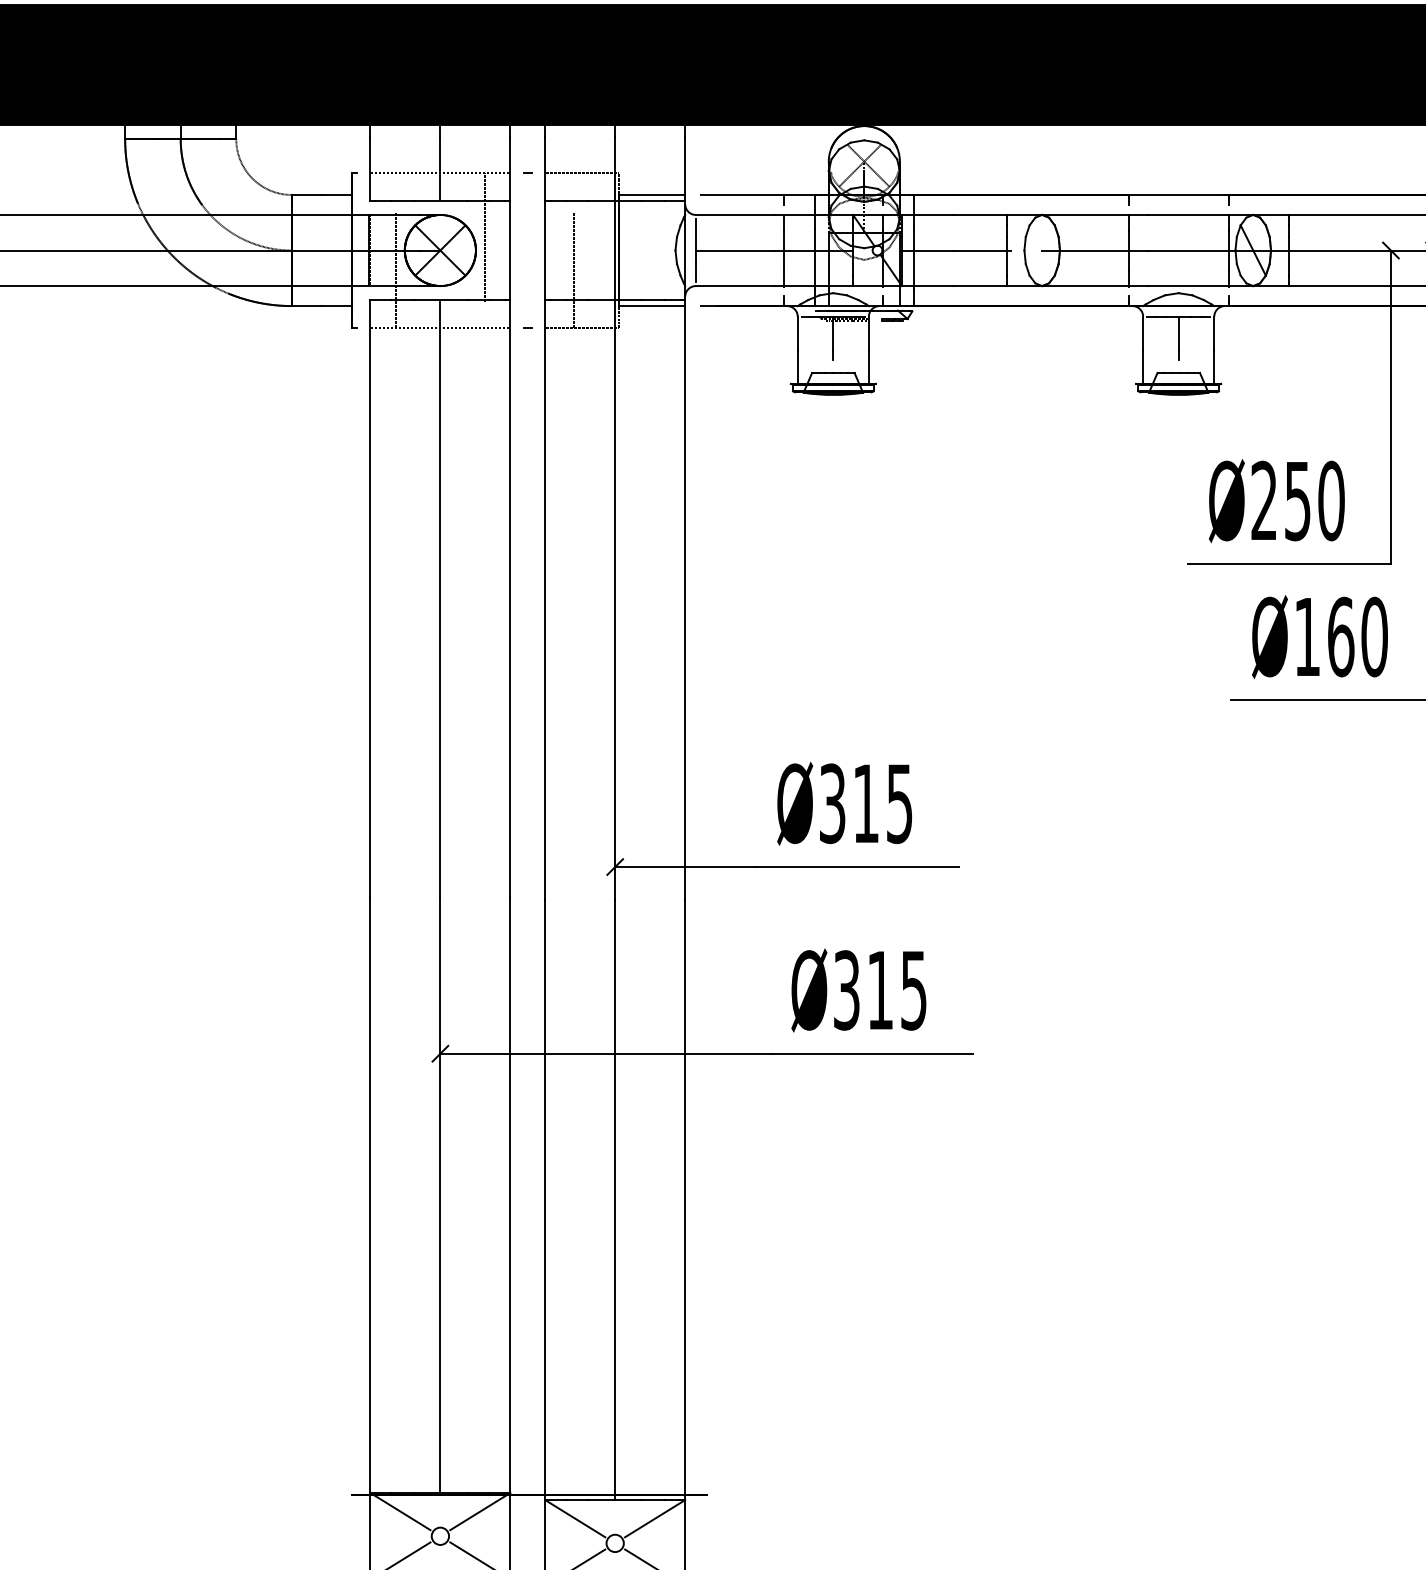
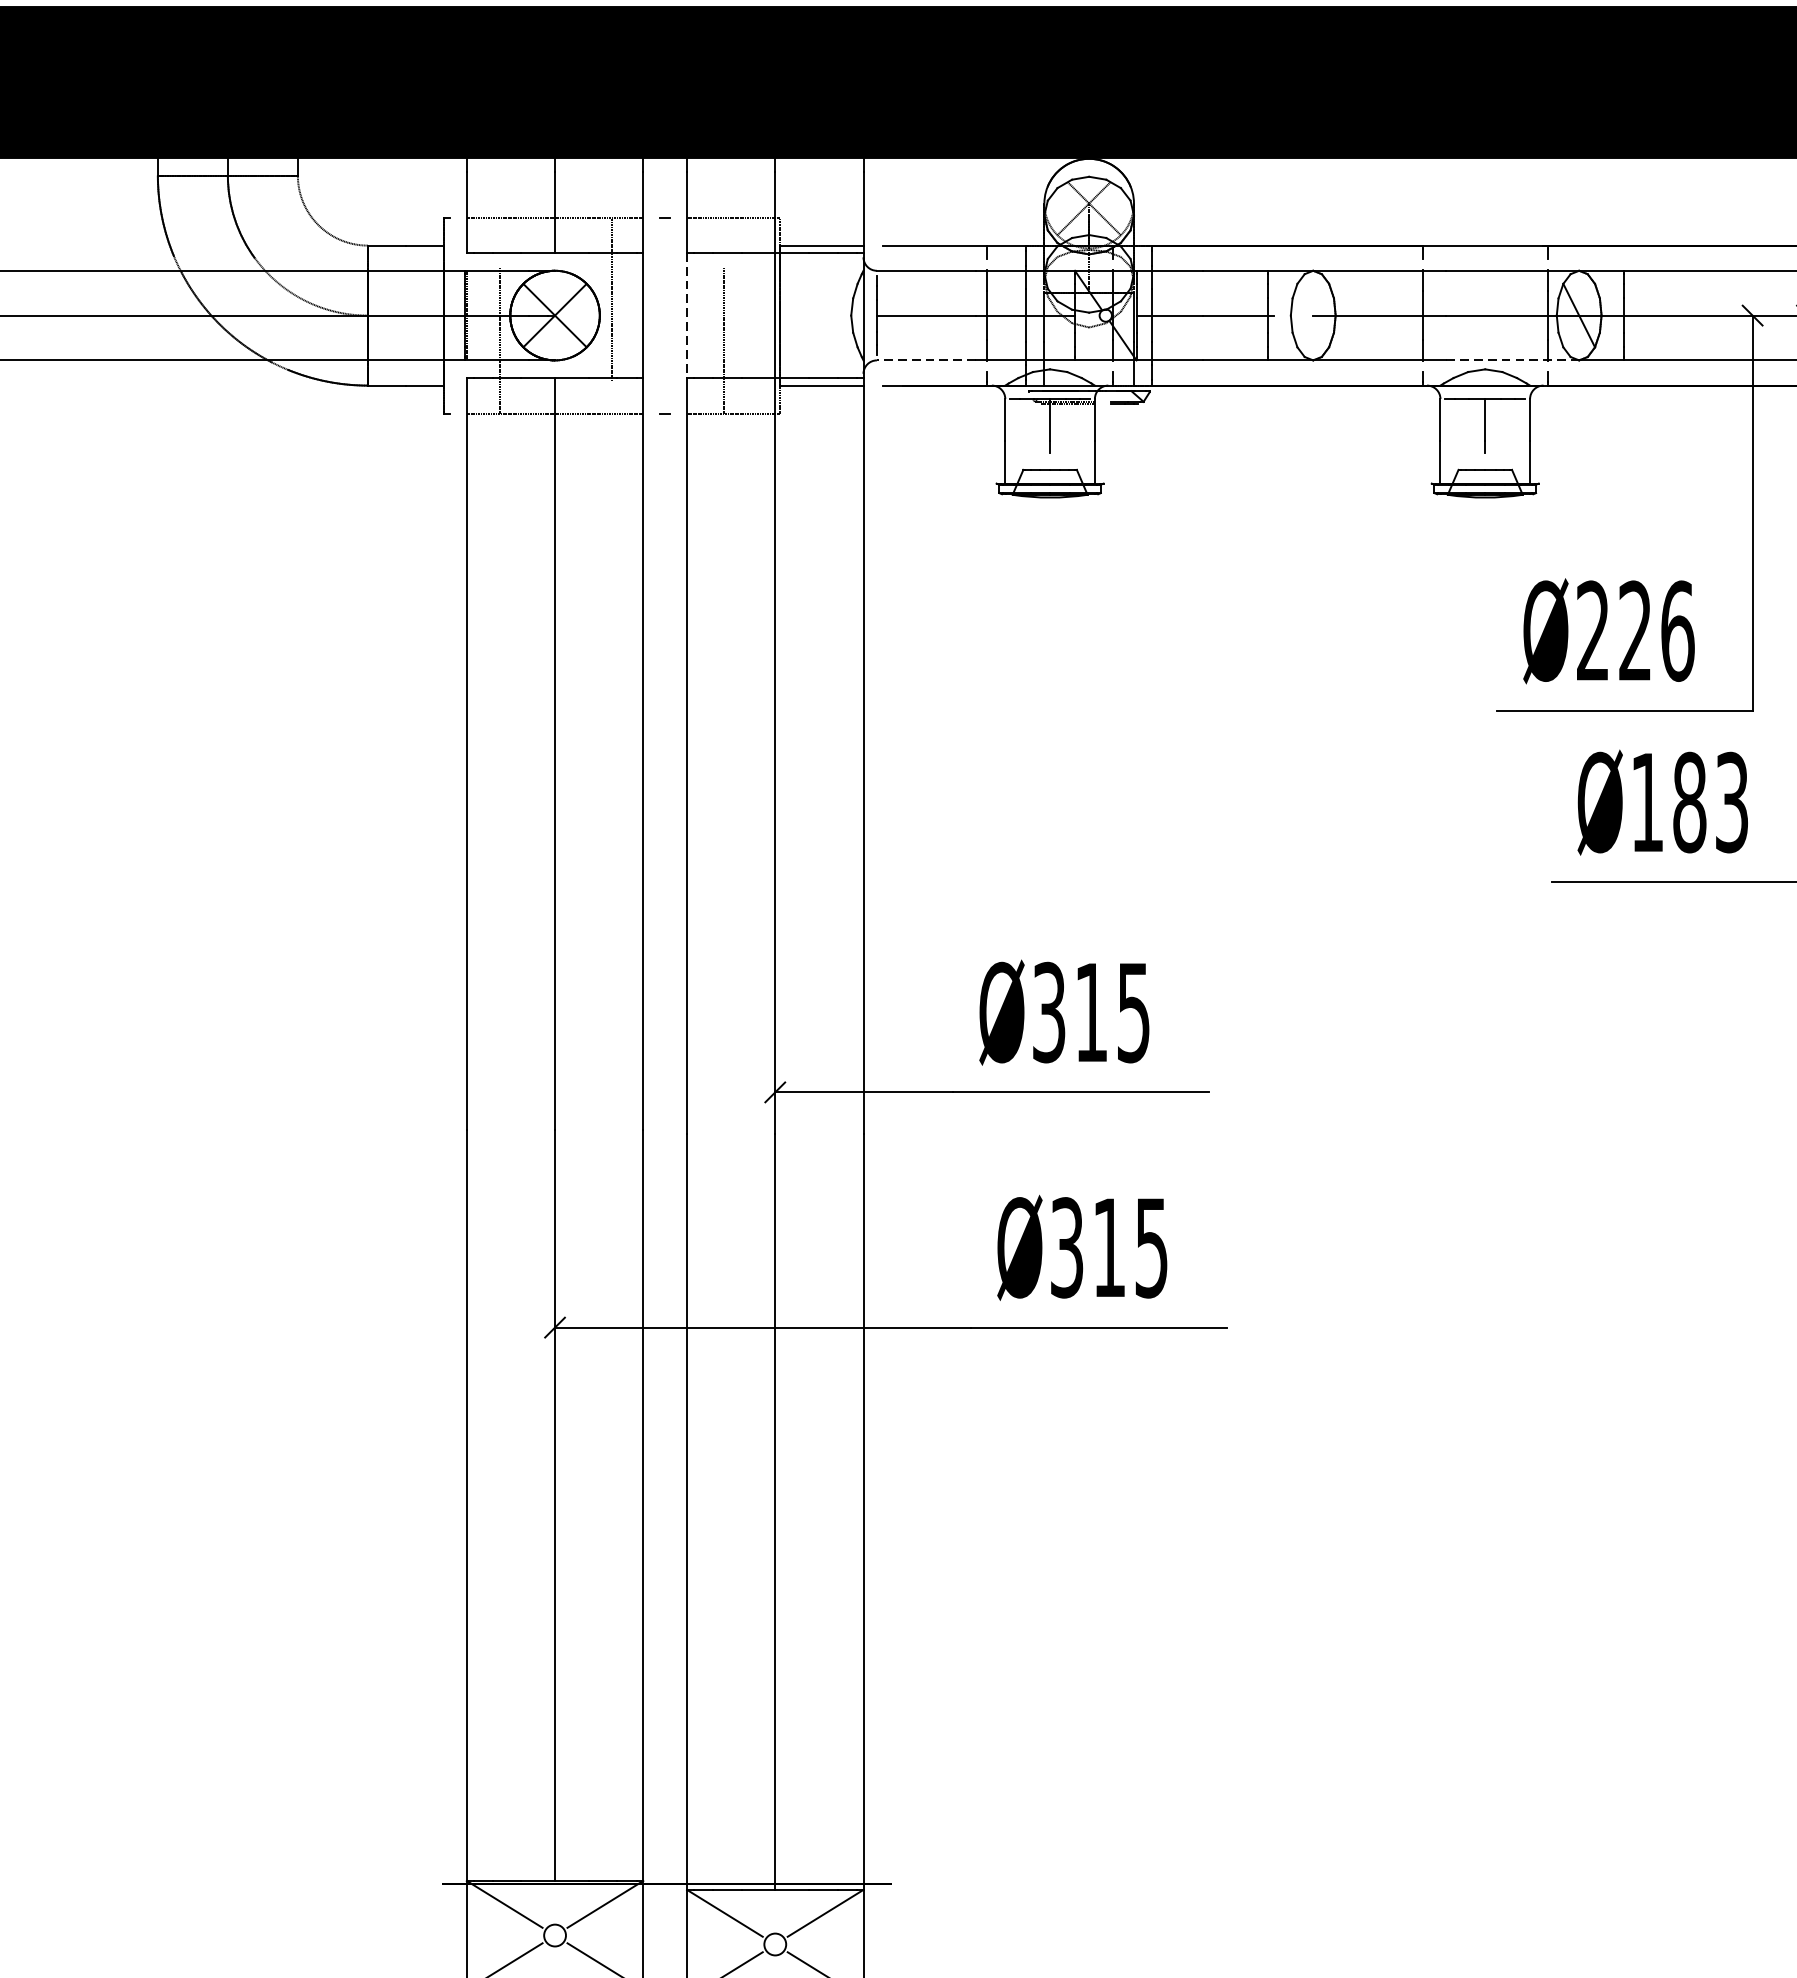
line: (545, 250) -> (687, 315), solid -> dashed
line: (734, 286) -> (925, 360), solid -> dashed
line: (1200, 286) -> (1512, 360), solid -> dashed
text: (1315, 500) -> (1657, 630), Ø250 -> Ø226
text: (1357, 636) -> (1710, 801), Ø160 -> Ø183

